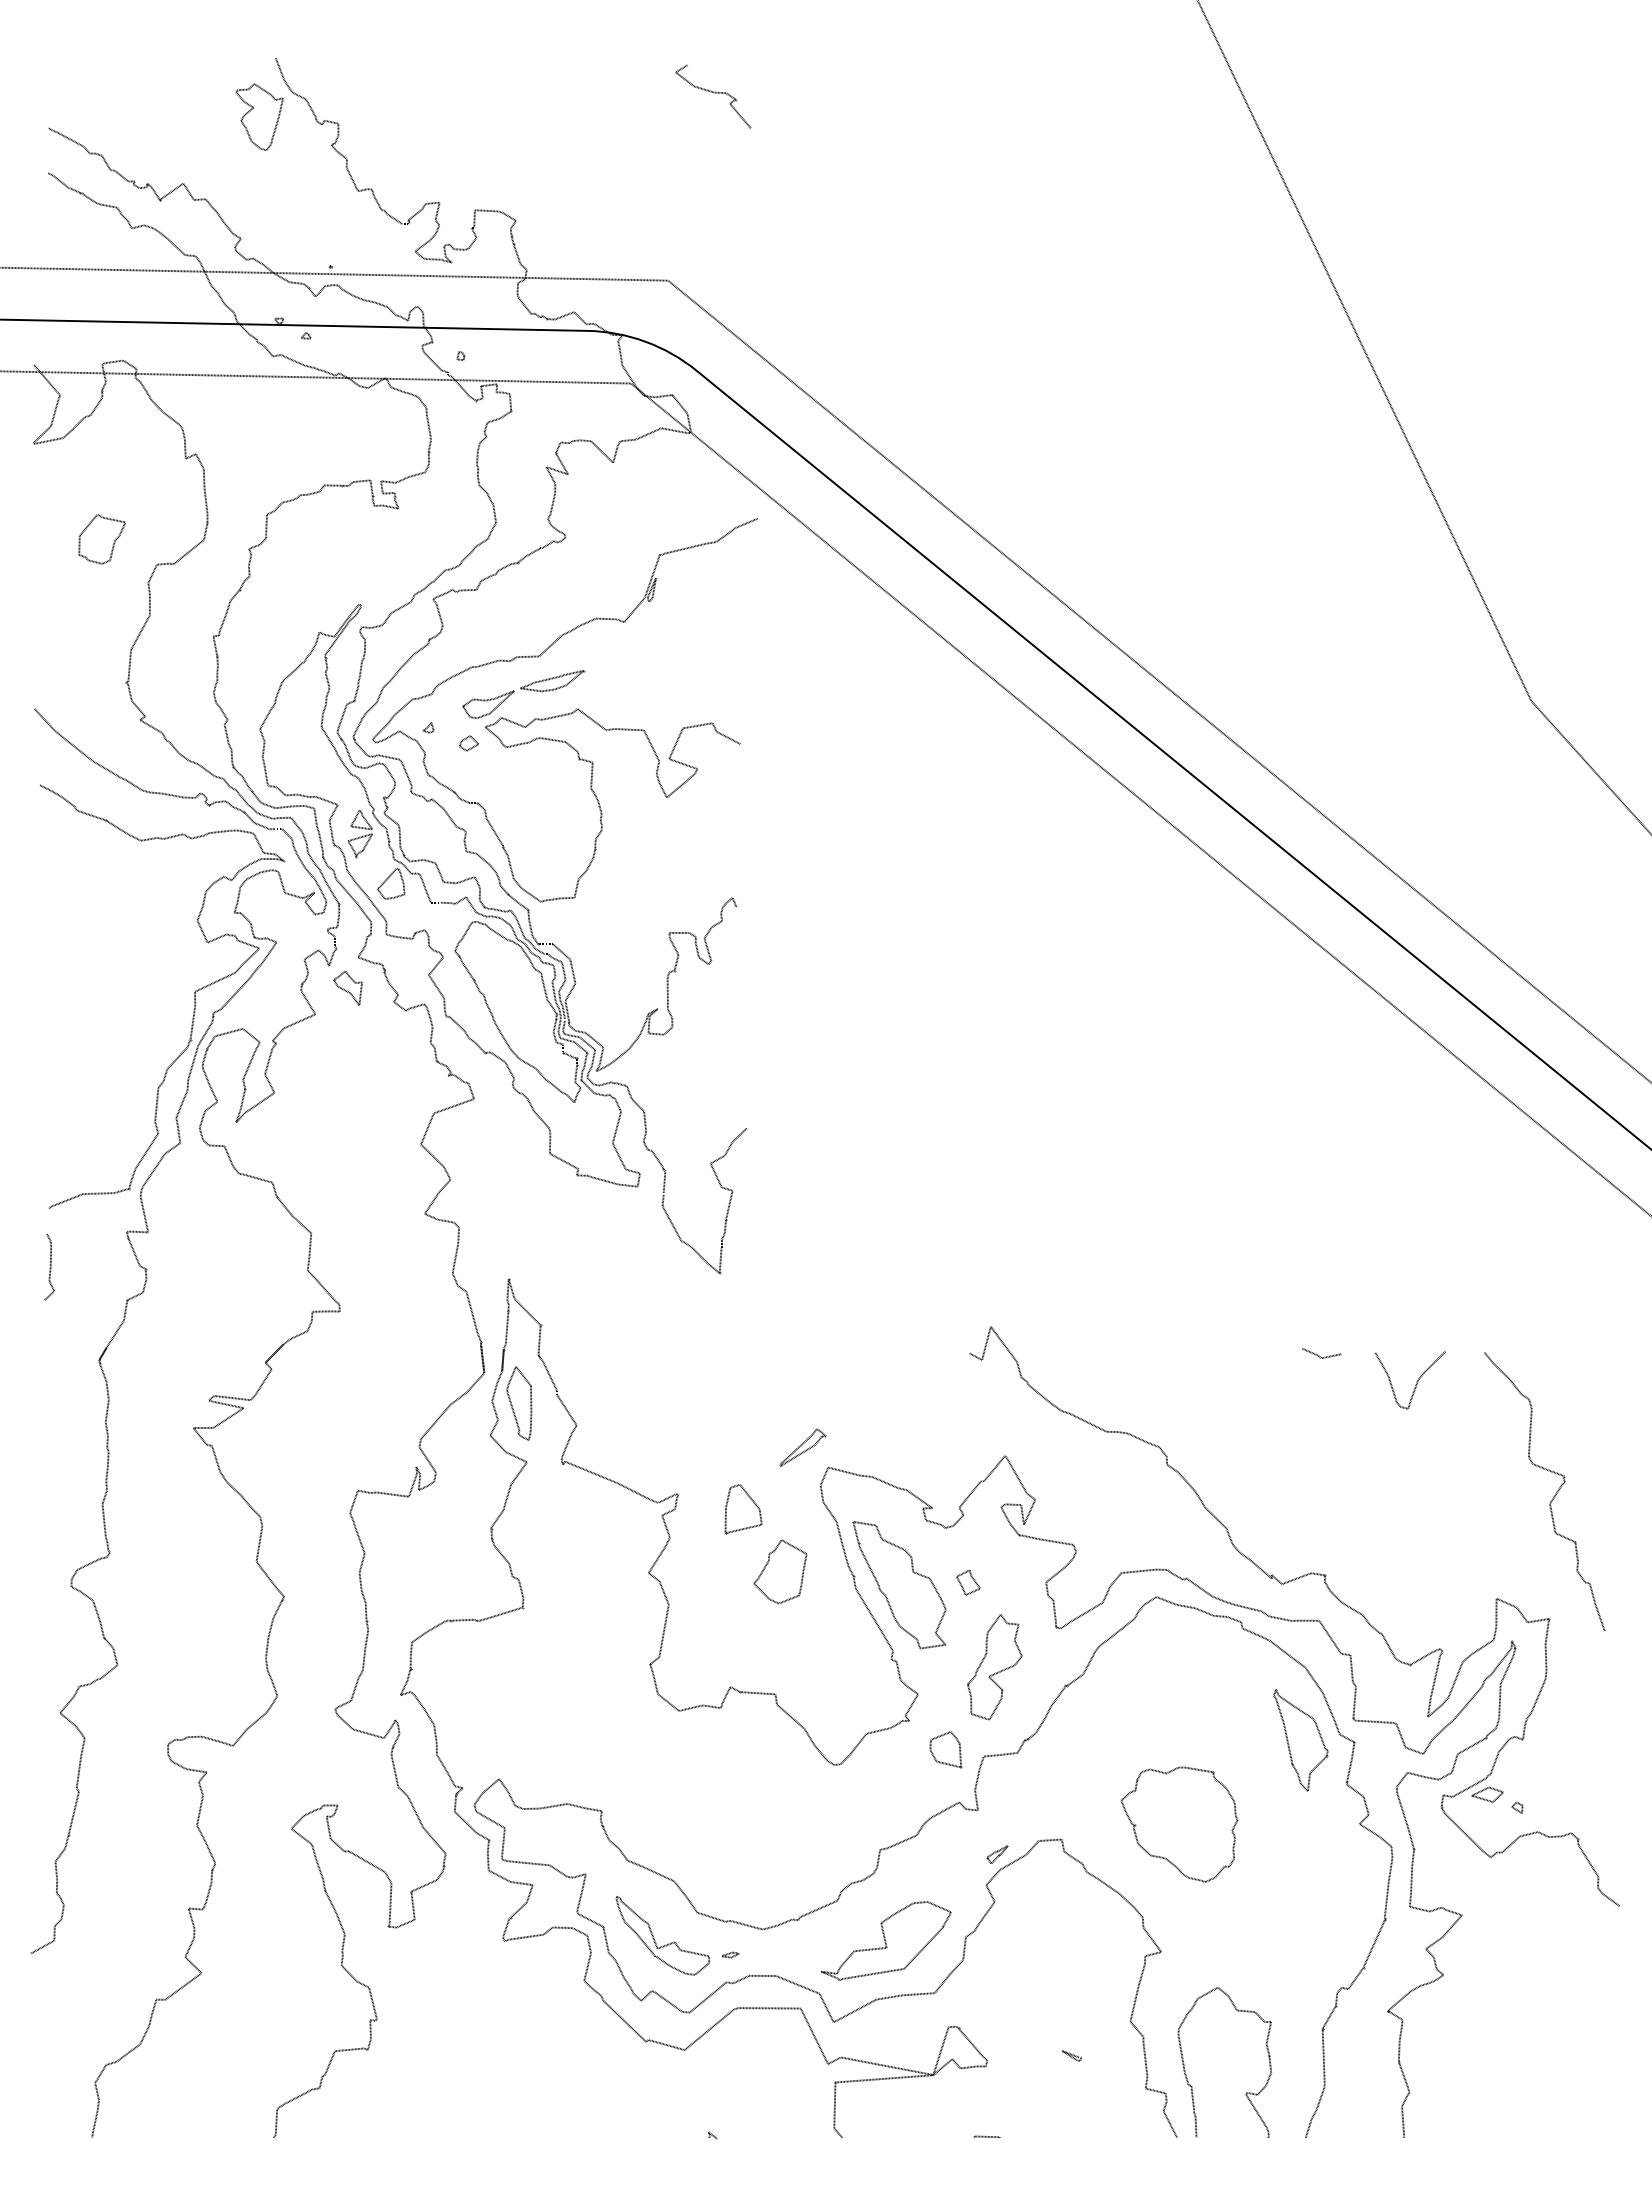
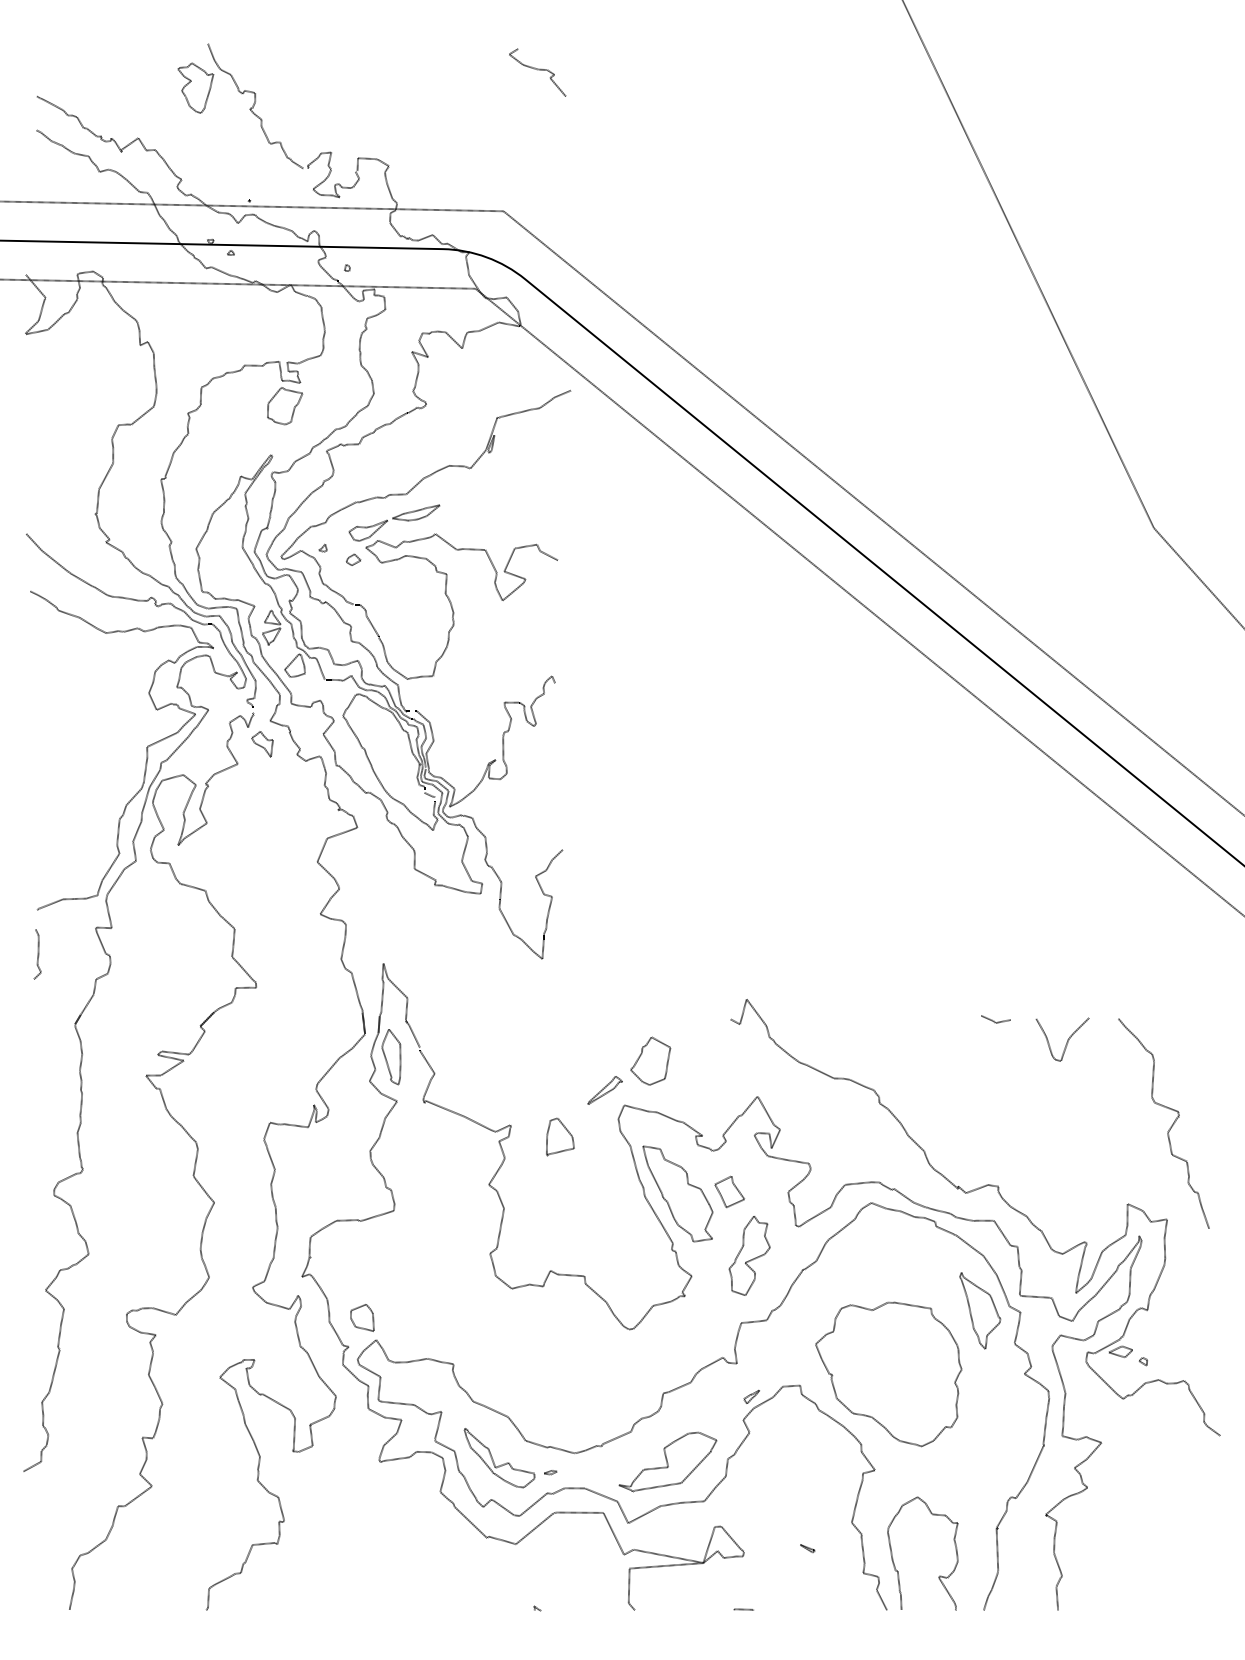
part: (101, 539) -> (284, 406), moved
part: (780, 1571) -> (650, 1060), moved
part: (968, 1582) -> (729, 1191), size x1.67
part: (945, 1749) -> (362, 1317), moved
part: (1179, 1824) -> (888, 1374), size x1.67

